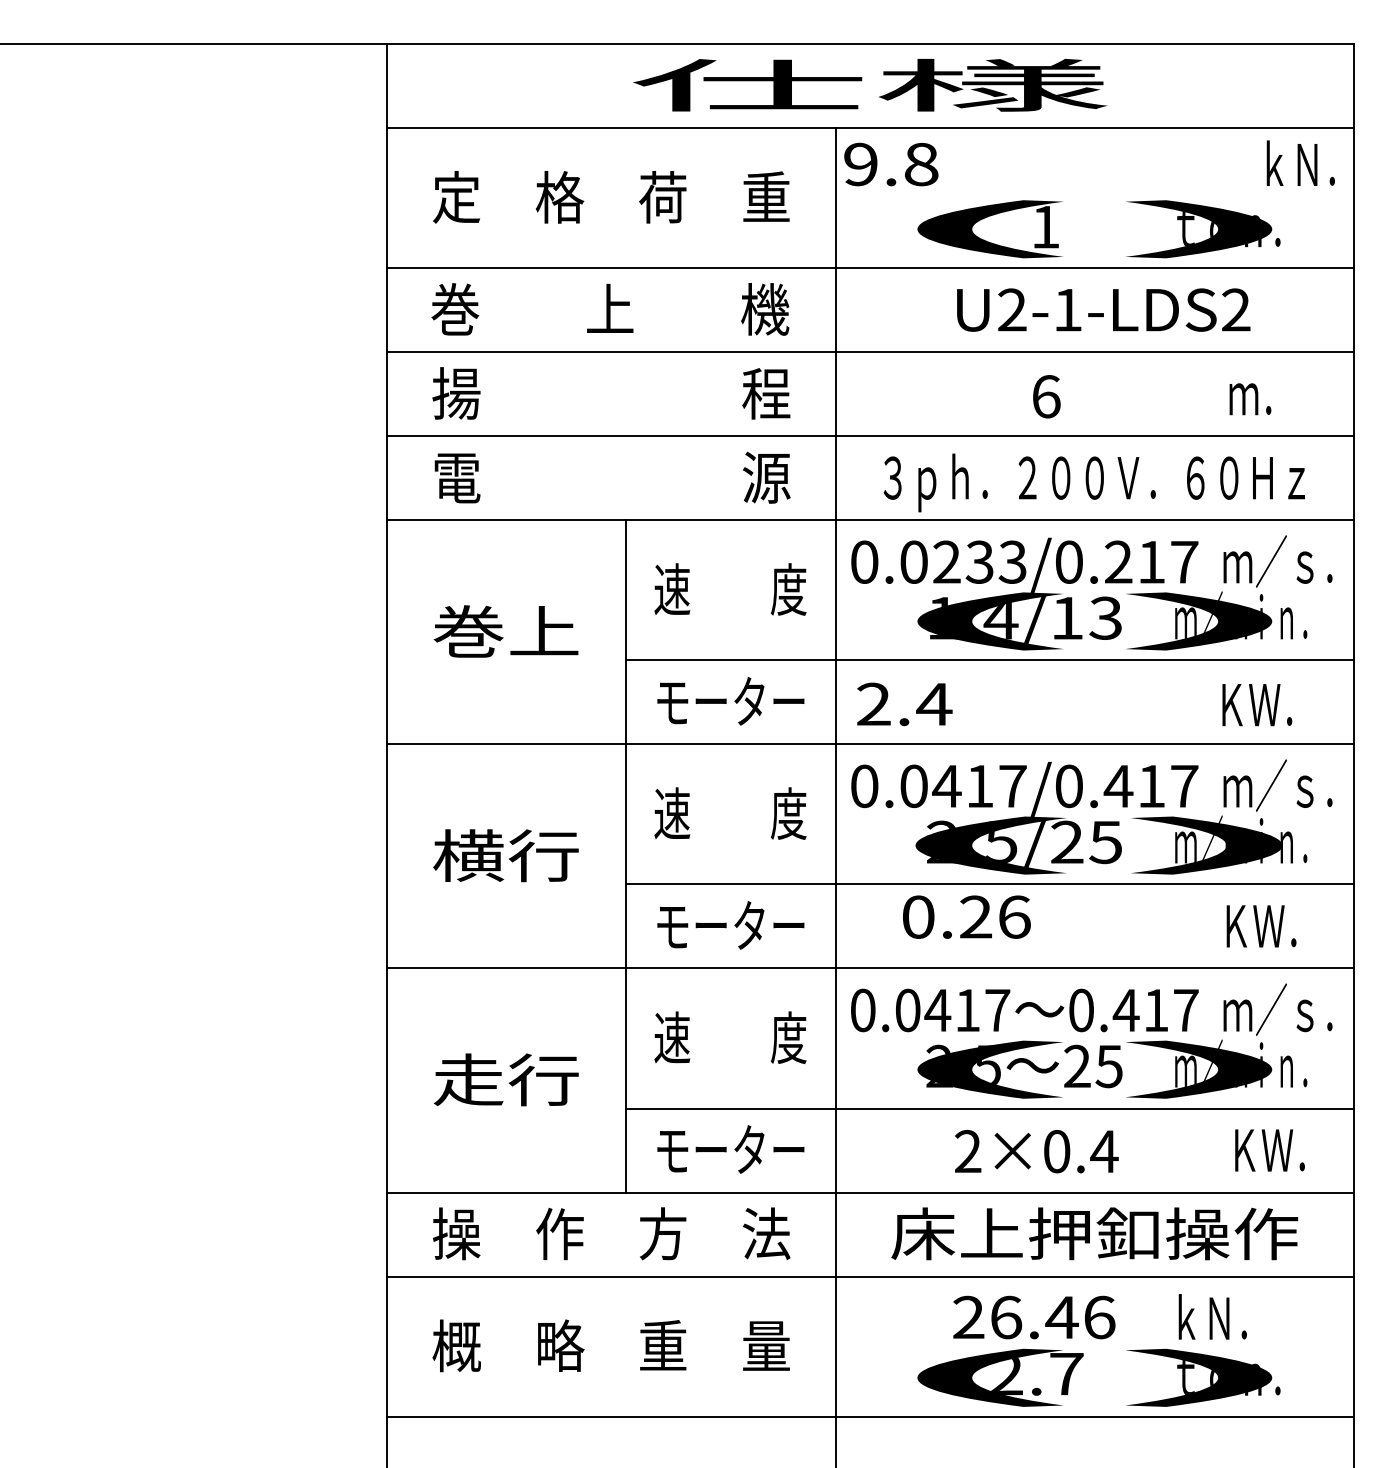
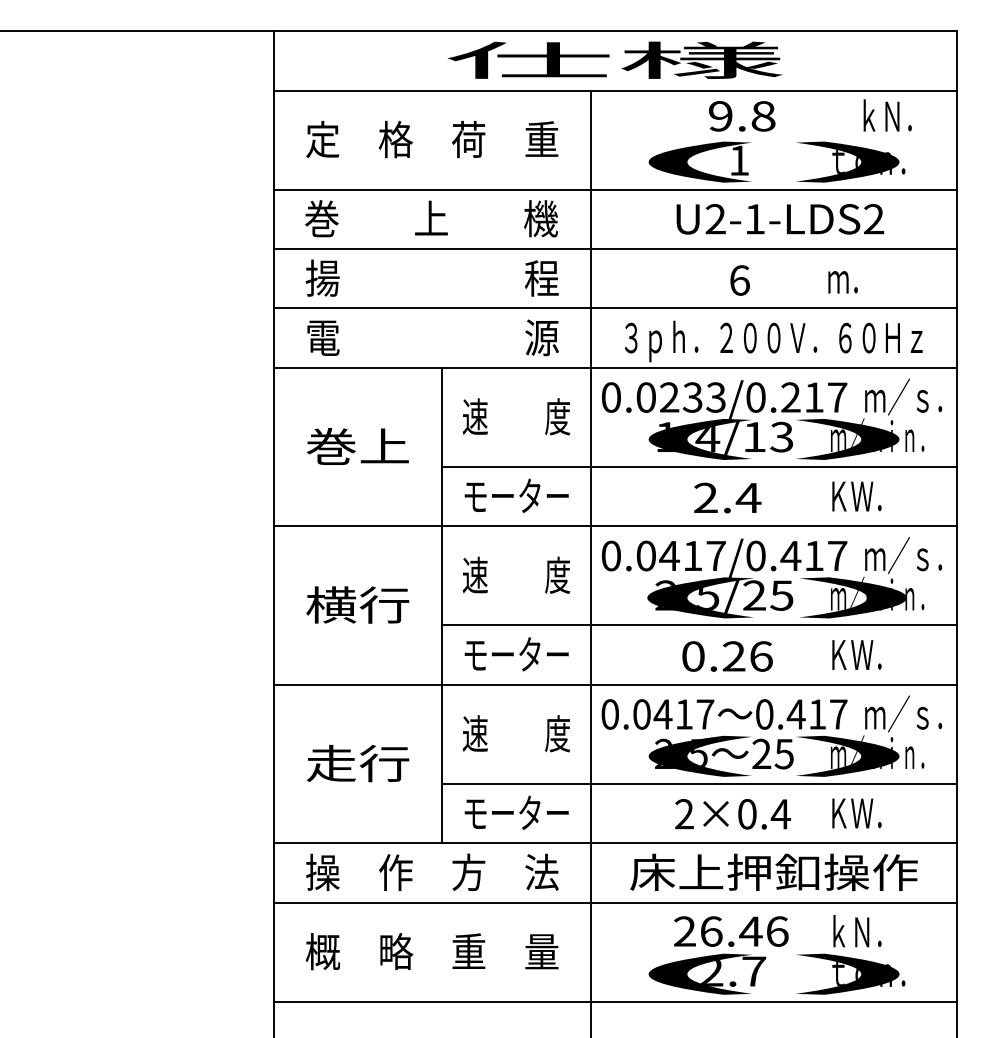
text: (1300, 163) -> (887, 115), moved
text: (891, 164) -> (742, 116), moved
text: (1249, 399) -> (842, 282), moved
text: (904, 703) -> (727, 497), moved
text: (1256, 705) -> (856, 496), moved
text: (966, 917) -> (727, 656), moved
text: (1260, 925) -> (856, 654), moved
text: (1269, 1150) -> (856, 813), moved

